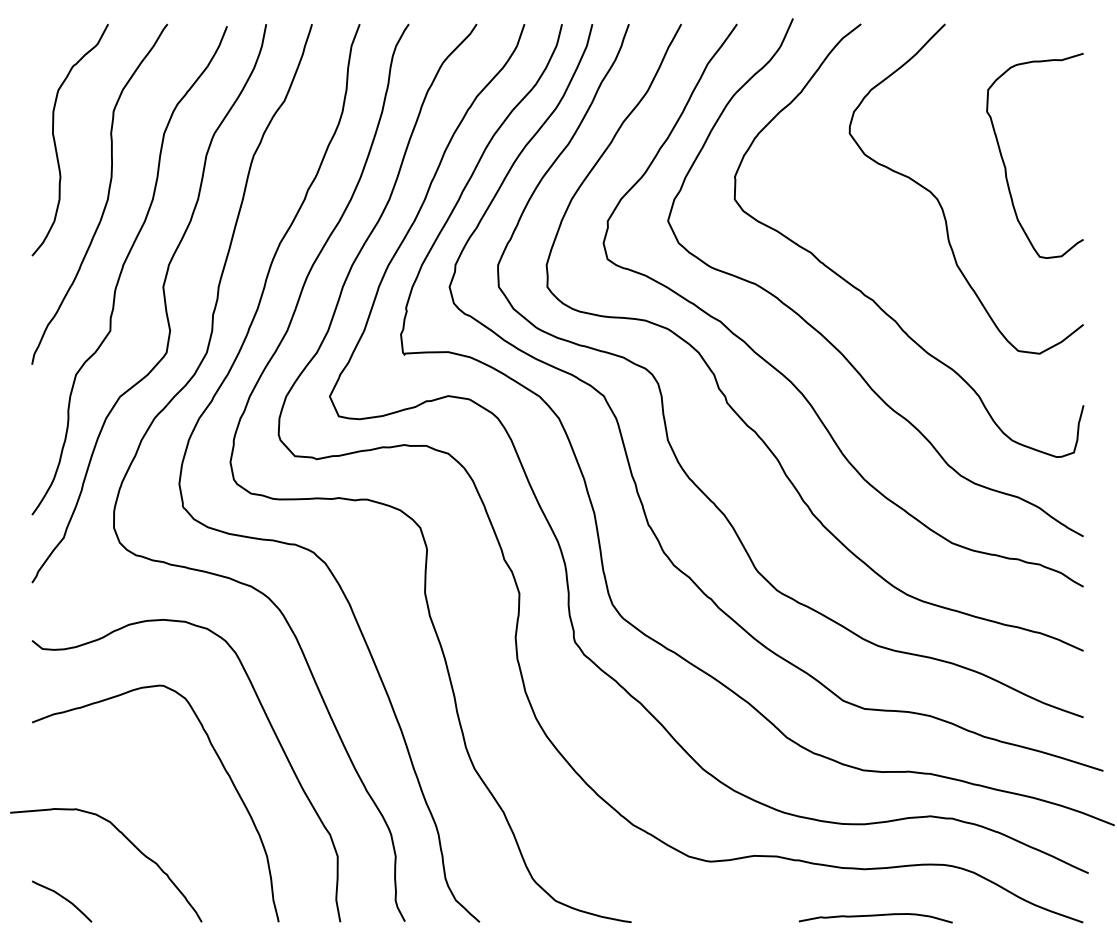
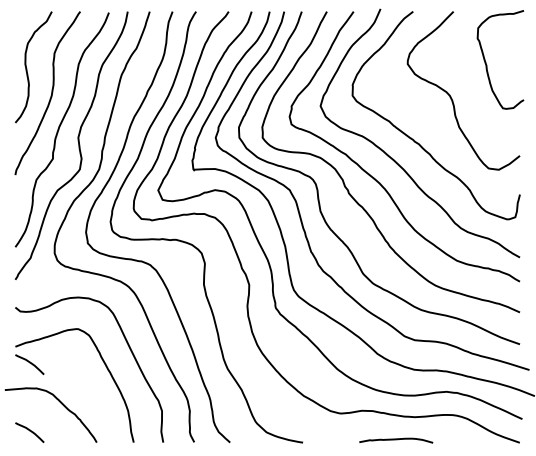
curve: (1005, 161) -> (486, 62), moved
curve: (61, 757) -> (29, 363), added
curve: (876, 917) -> (396, 440), moved

